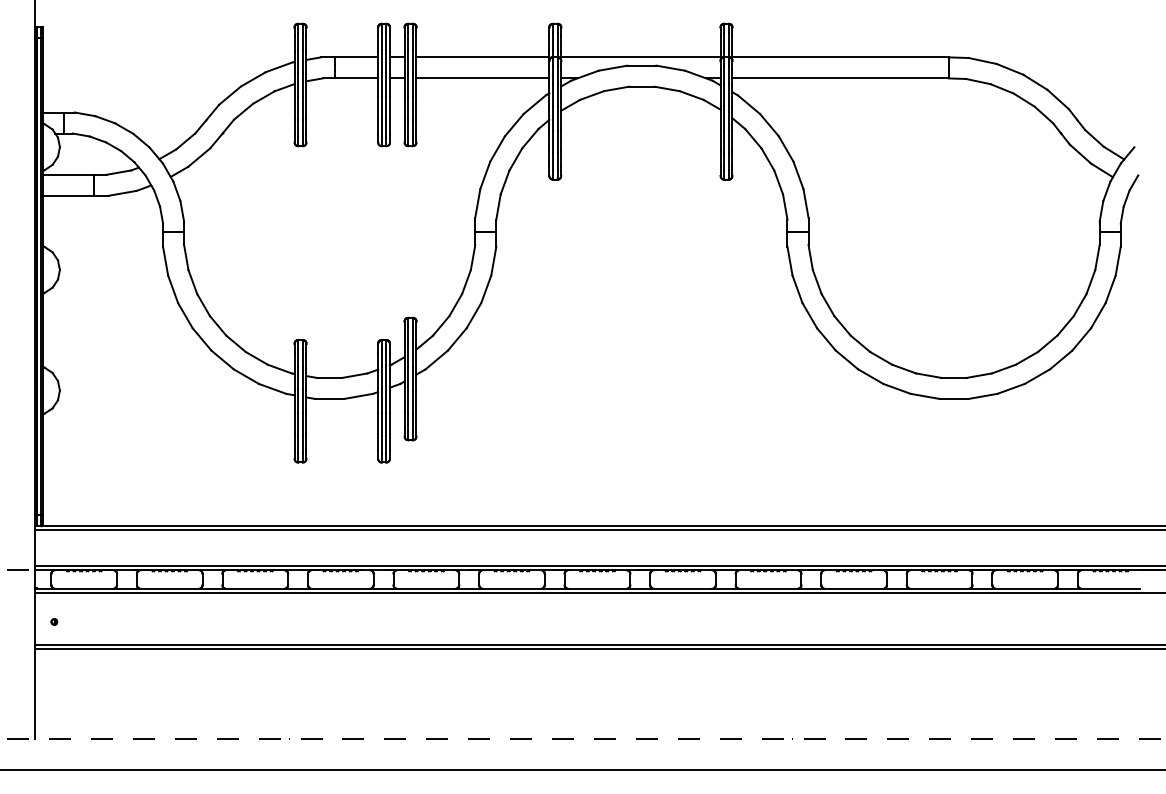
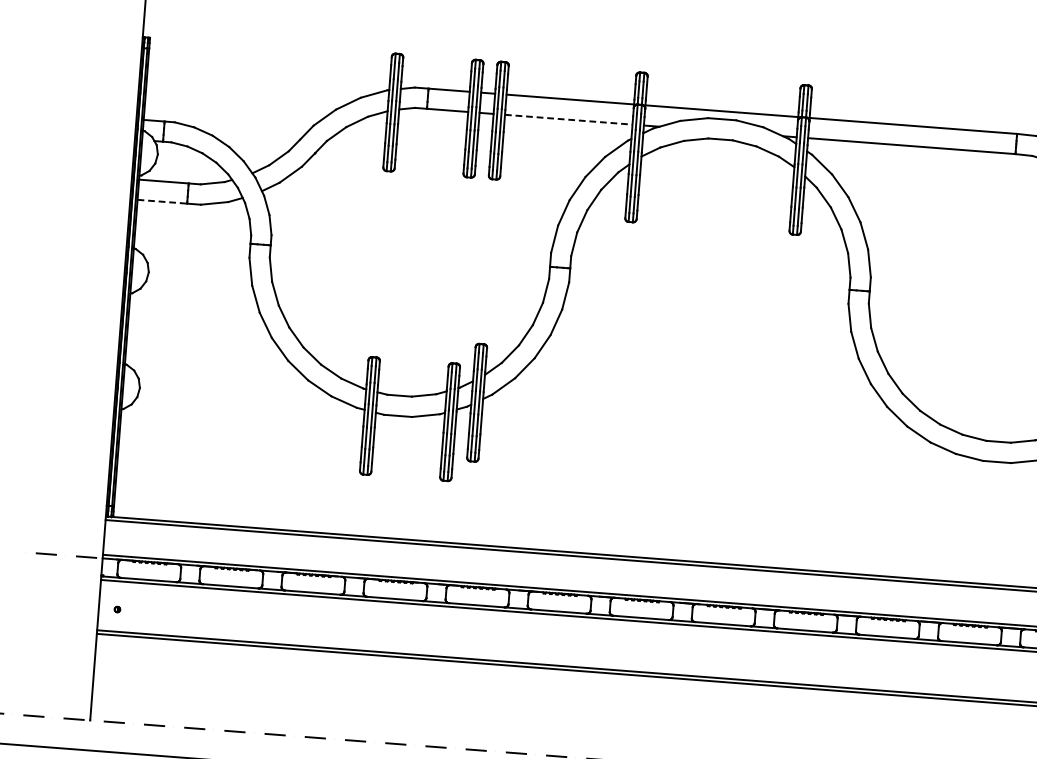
line: (483, 78) -> (569, 119), solid -> dashed
line: (68, 195) -> (162, 201), solid -> dashed

